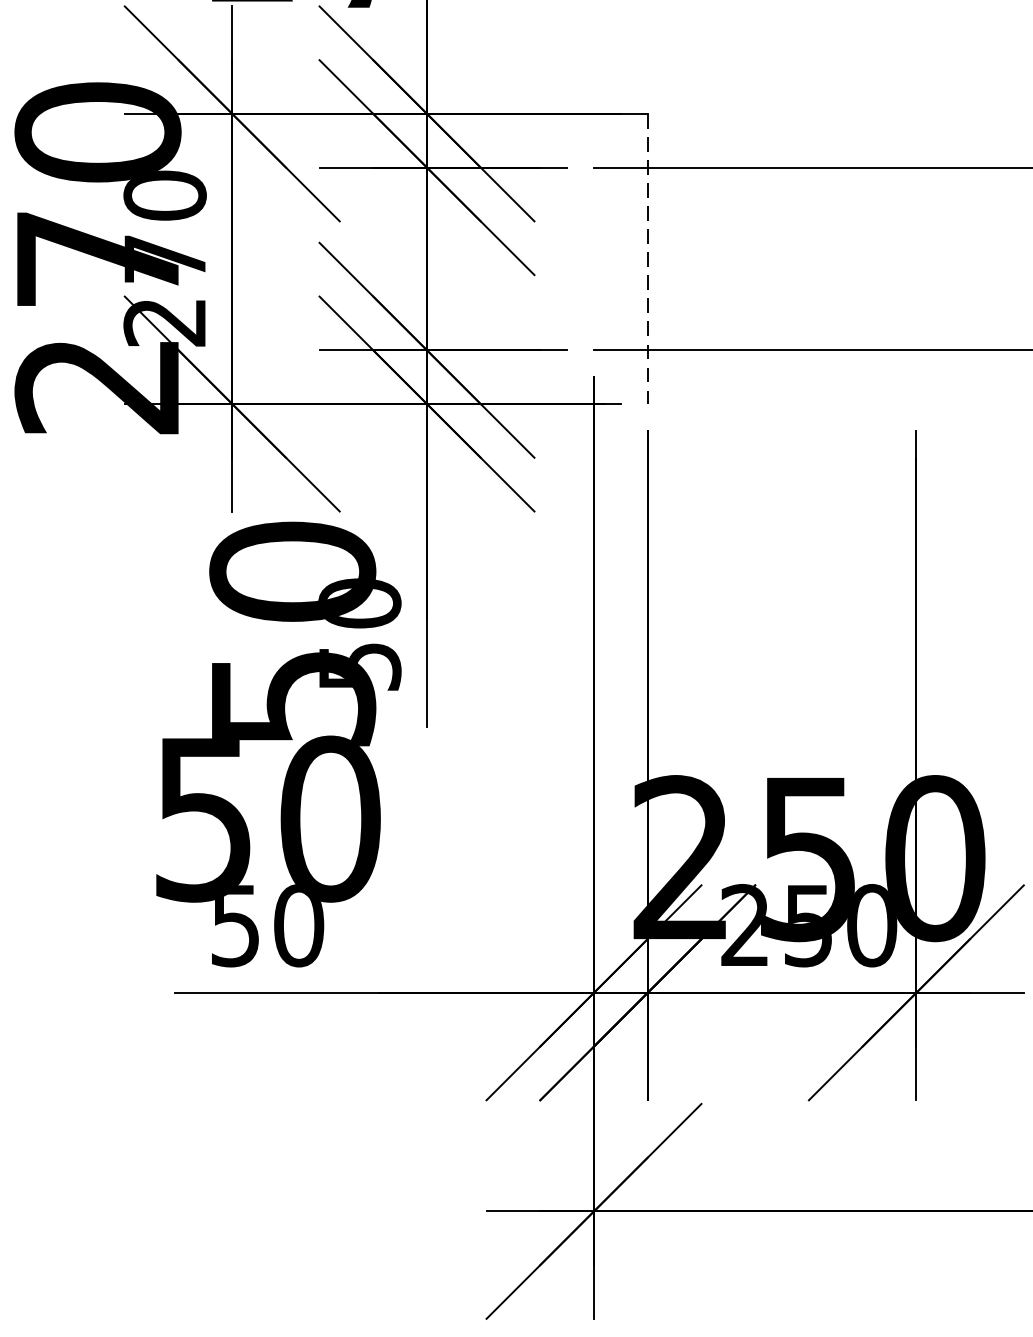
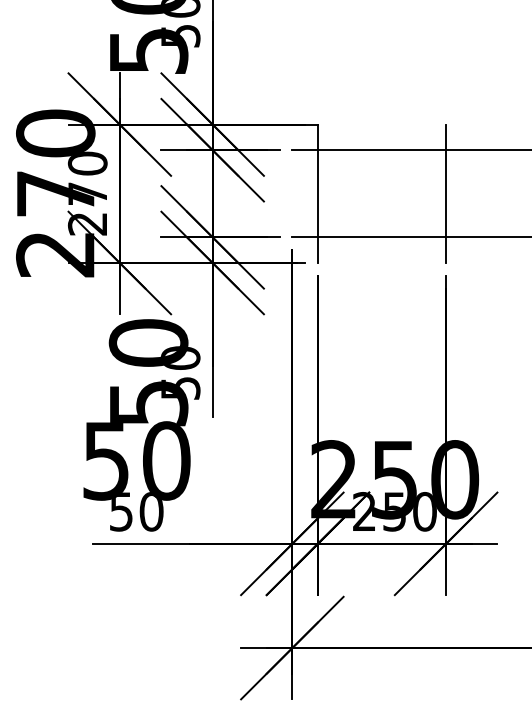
line: (917, 258) -> (446, 193), added
line: (646, 260) -> (317, 194), dashed -> solid

